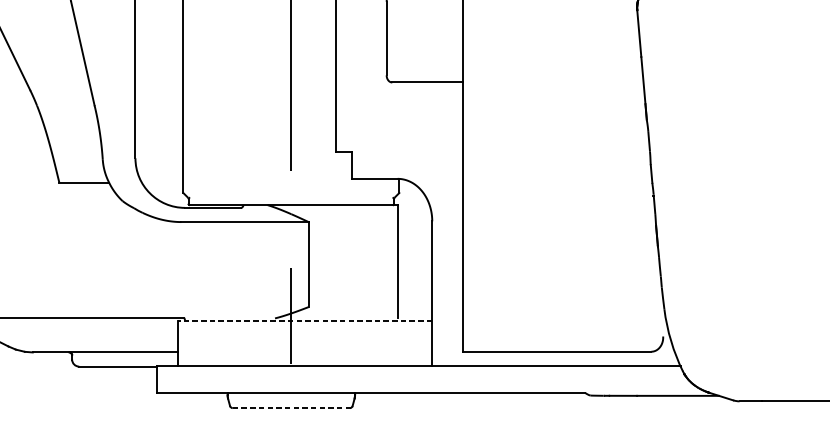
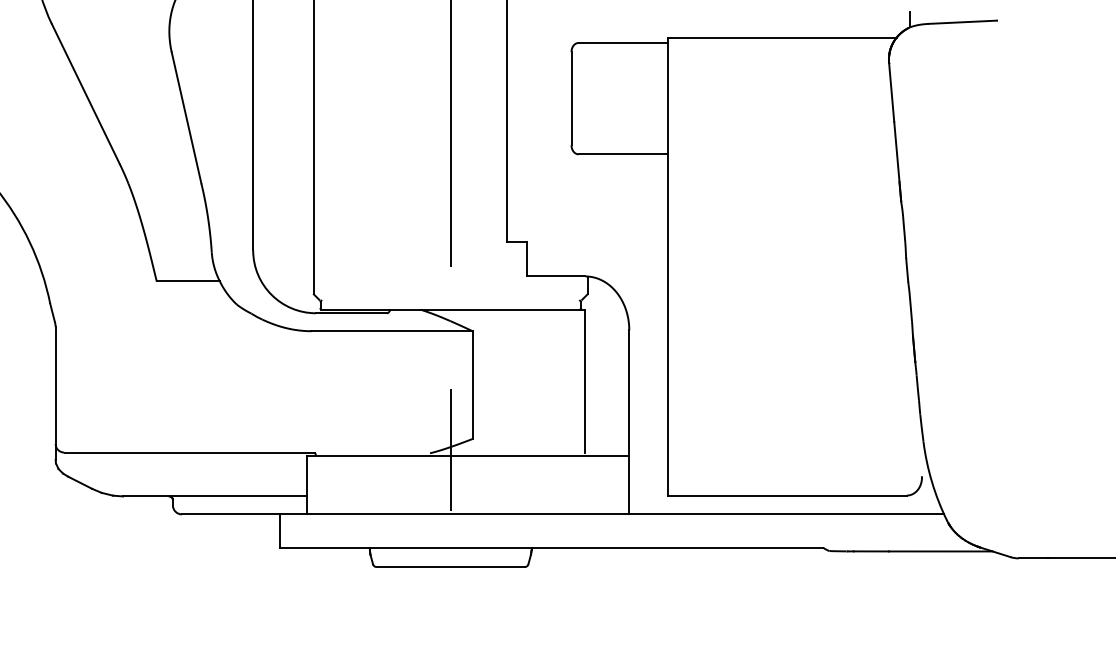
line: (304, 320) -> (467, 456), dashed -> solid
line: (291, 408) -> (451, 567), dashed -> solid

